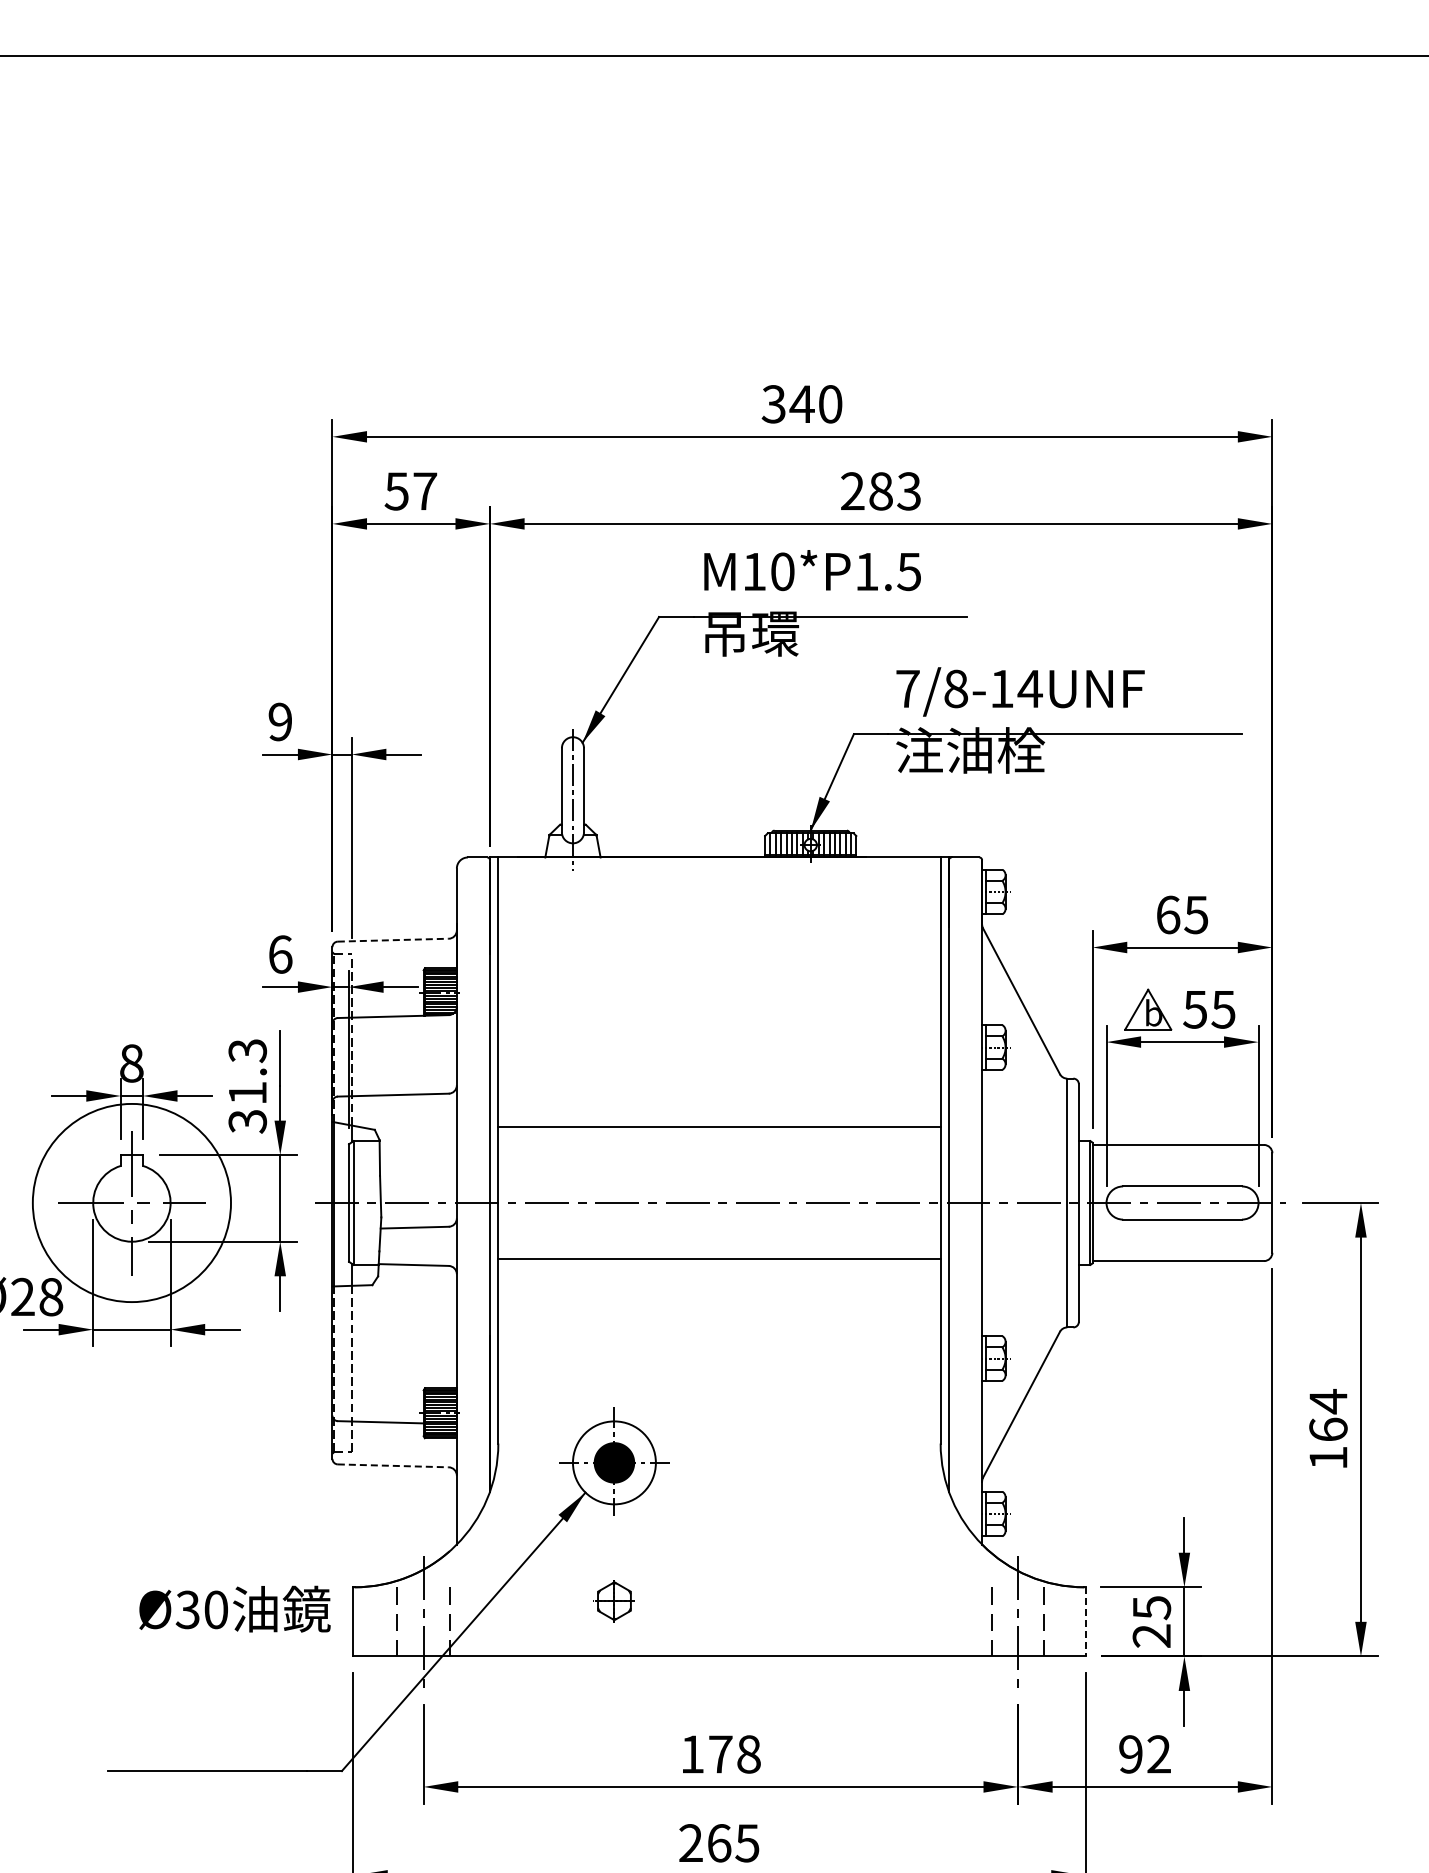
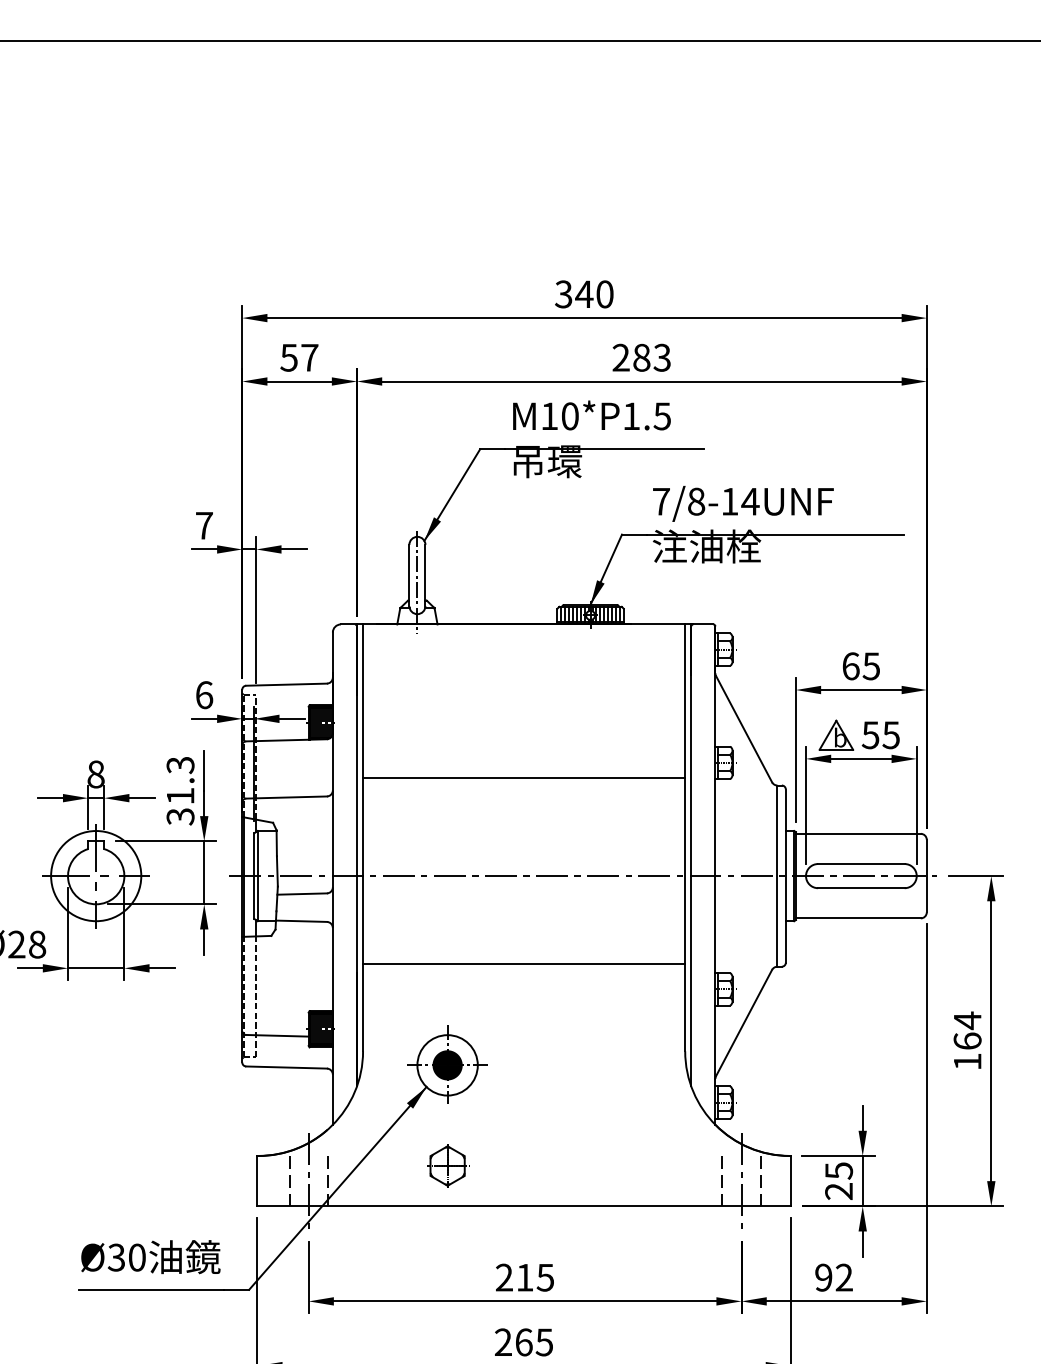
text: (280, 721) -> (204, 525), 9 -> 7
line: (393, 940) -> (286, 684), dashed -> solid
line: (719, 1126) -> (524, 778), moved
circle: (131, 1202) -> (95, 875), size x0.62
line: (719, 1259) -> (524, 963), moved
line: (393, 1465) -> (286, 1067), dashed -> solid
part: (614, 1601) -> (447, 1166), size x1.43
text: (234, 1608) -> (150, 1256), moved
line: (1085, 1621) -> (790, 1180), dashed -> solid
text: (720, 1754) -> (524, 1277), 178 -> 215

